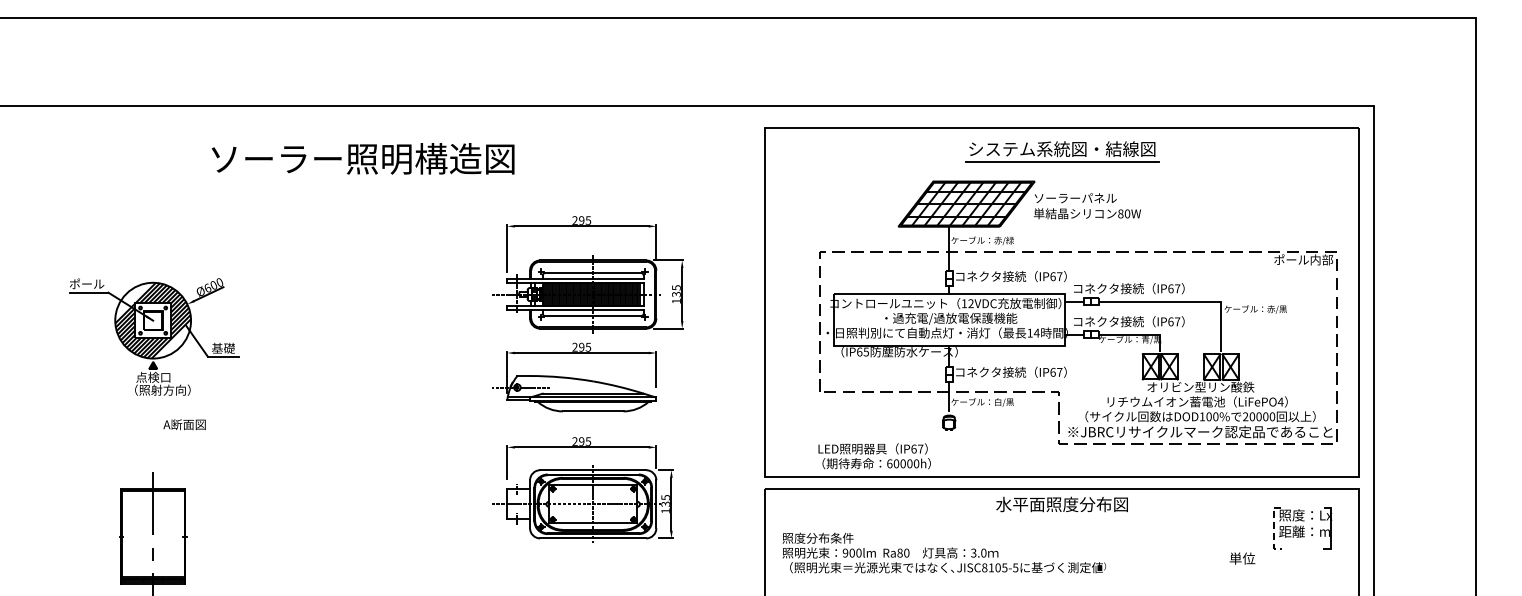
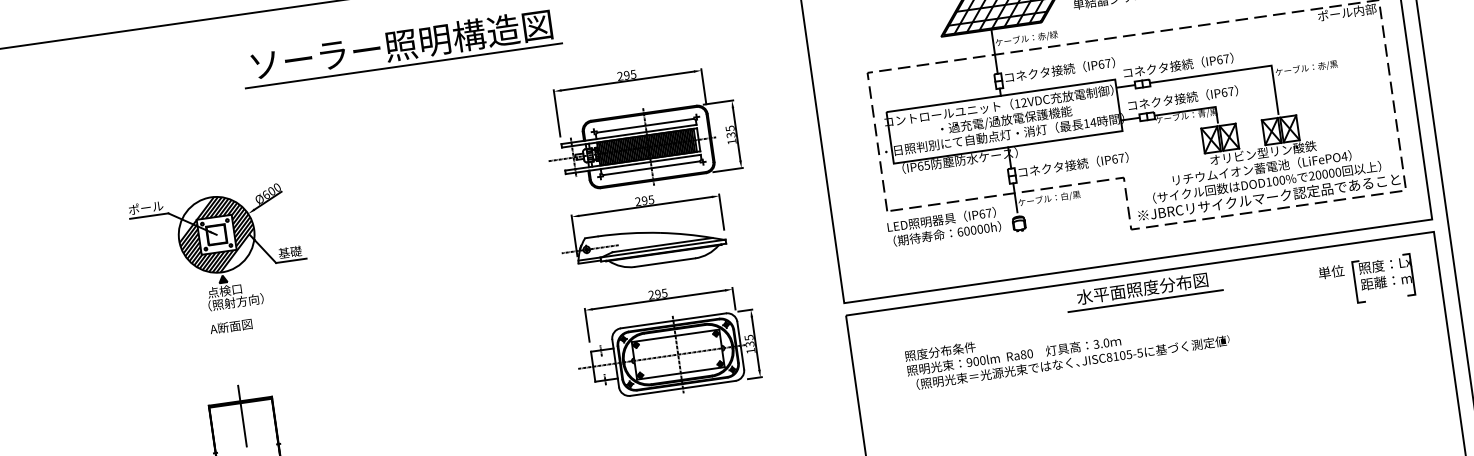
line: (362, 179) -> (404, 65), added
text: (184, 424) -> (231, 326), moved
text: (874, 456) -> (944, 227), moved
line: (1063, 517) -> (1145, 301), added
line: (1273, 529) -> (1355, 283), dashed -> solid
text: (944, 552) -> (1067, 347), moved
text: (1242, 558) -> (1331, 271), moved

